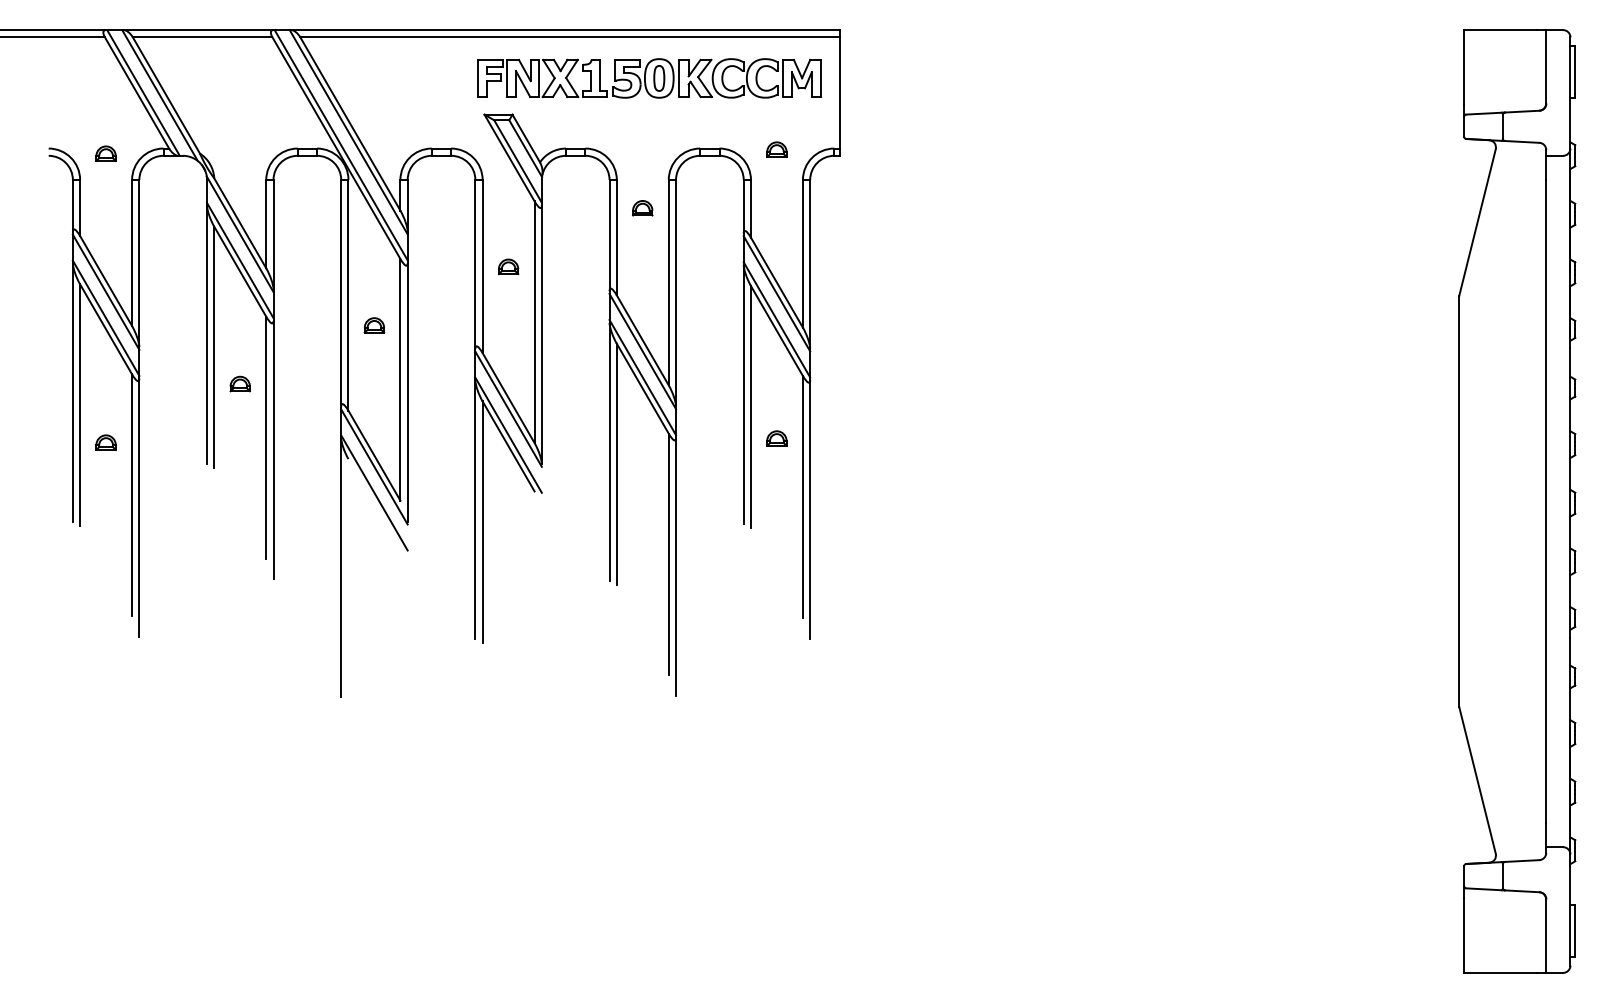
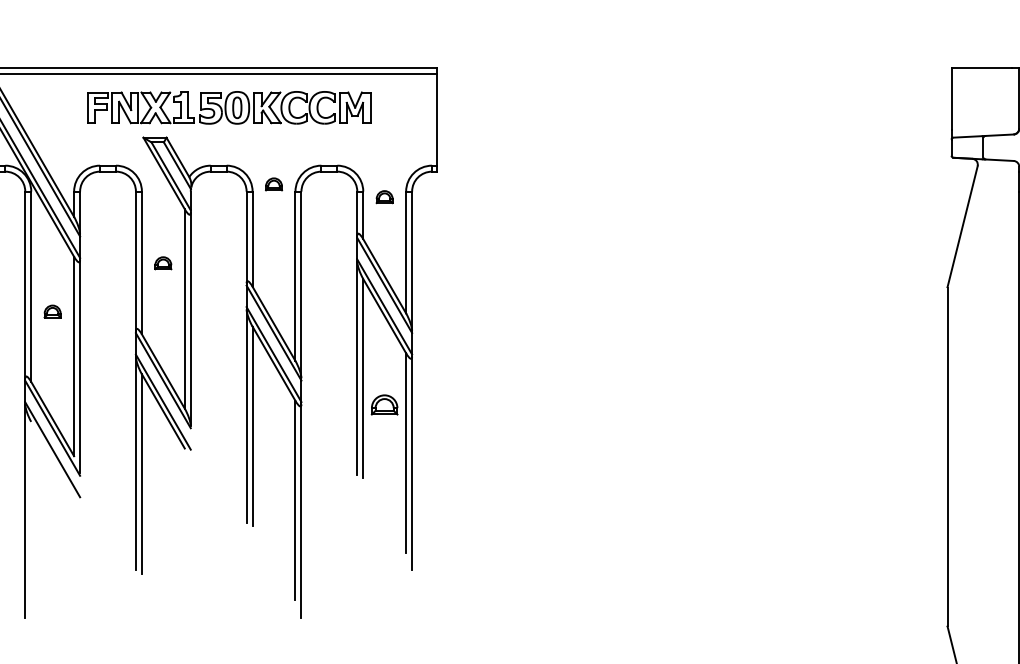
part: (649, 78) -> (229, 107), moved
part: (776, 149) -> (384, 196), moved
part: (642, 208) -> (273, 184), moved
part: (776, 438) -> (384, 404), size x1.6

